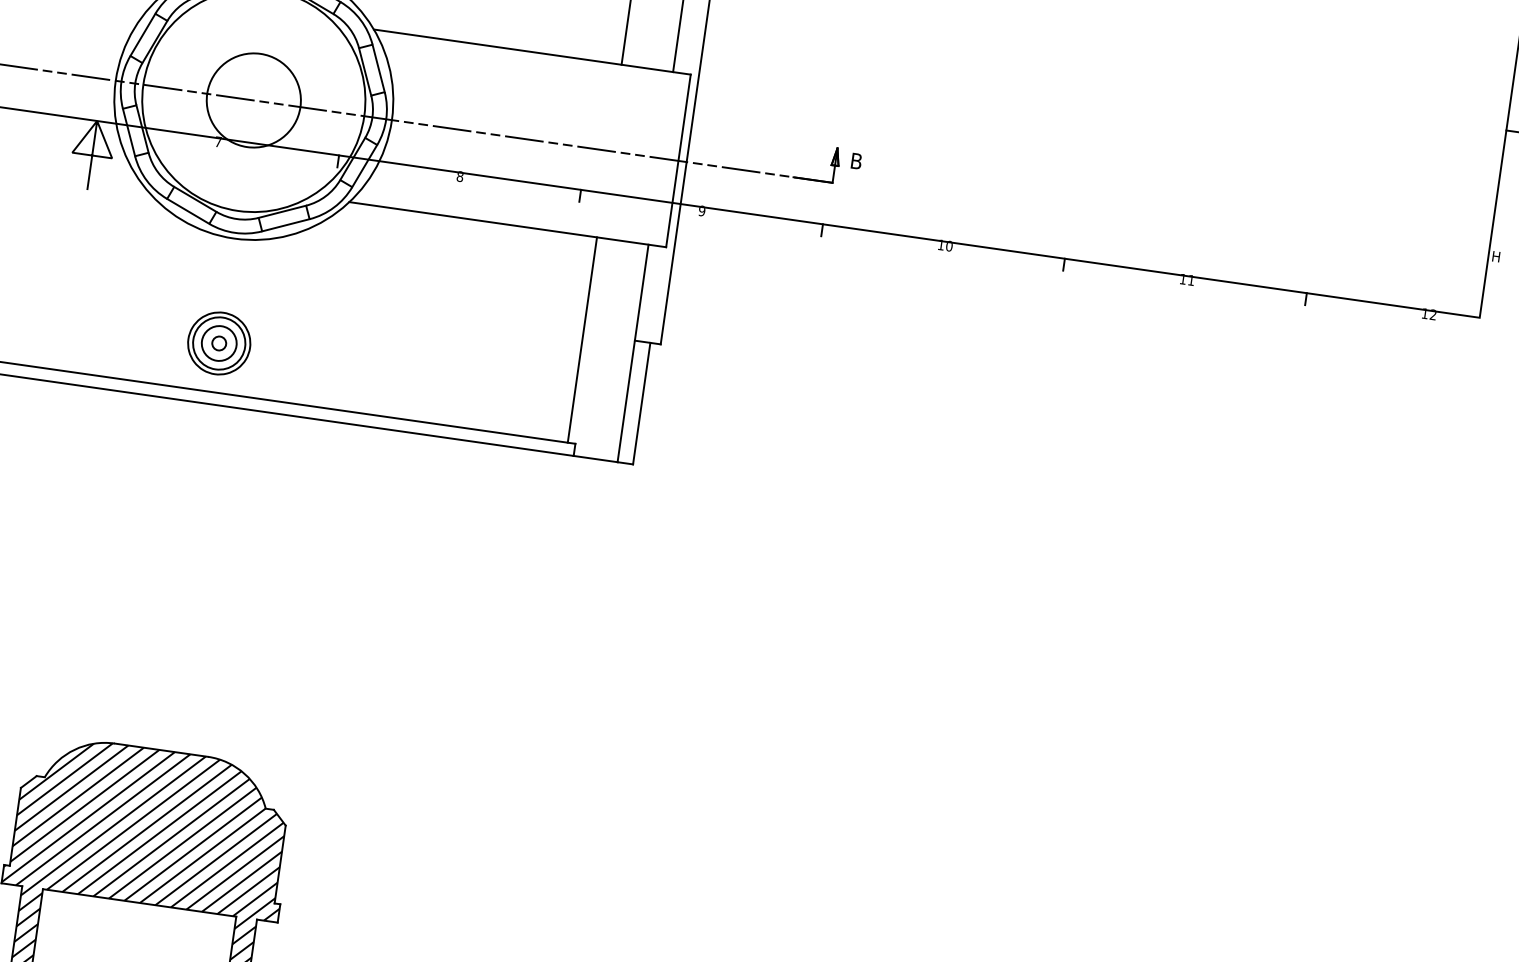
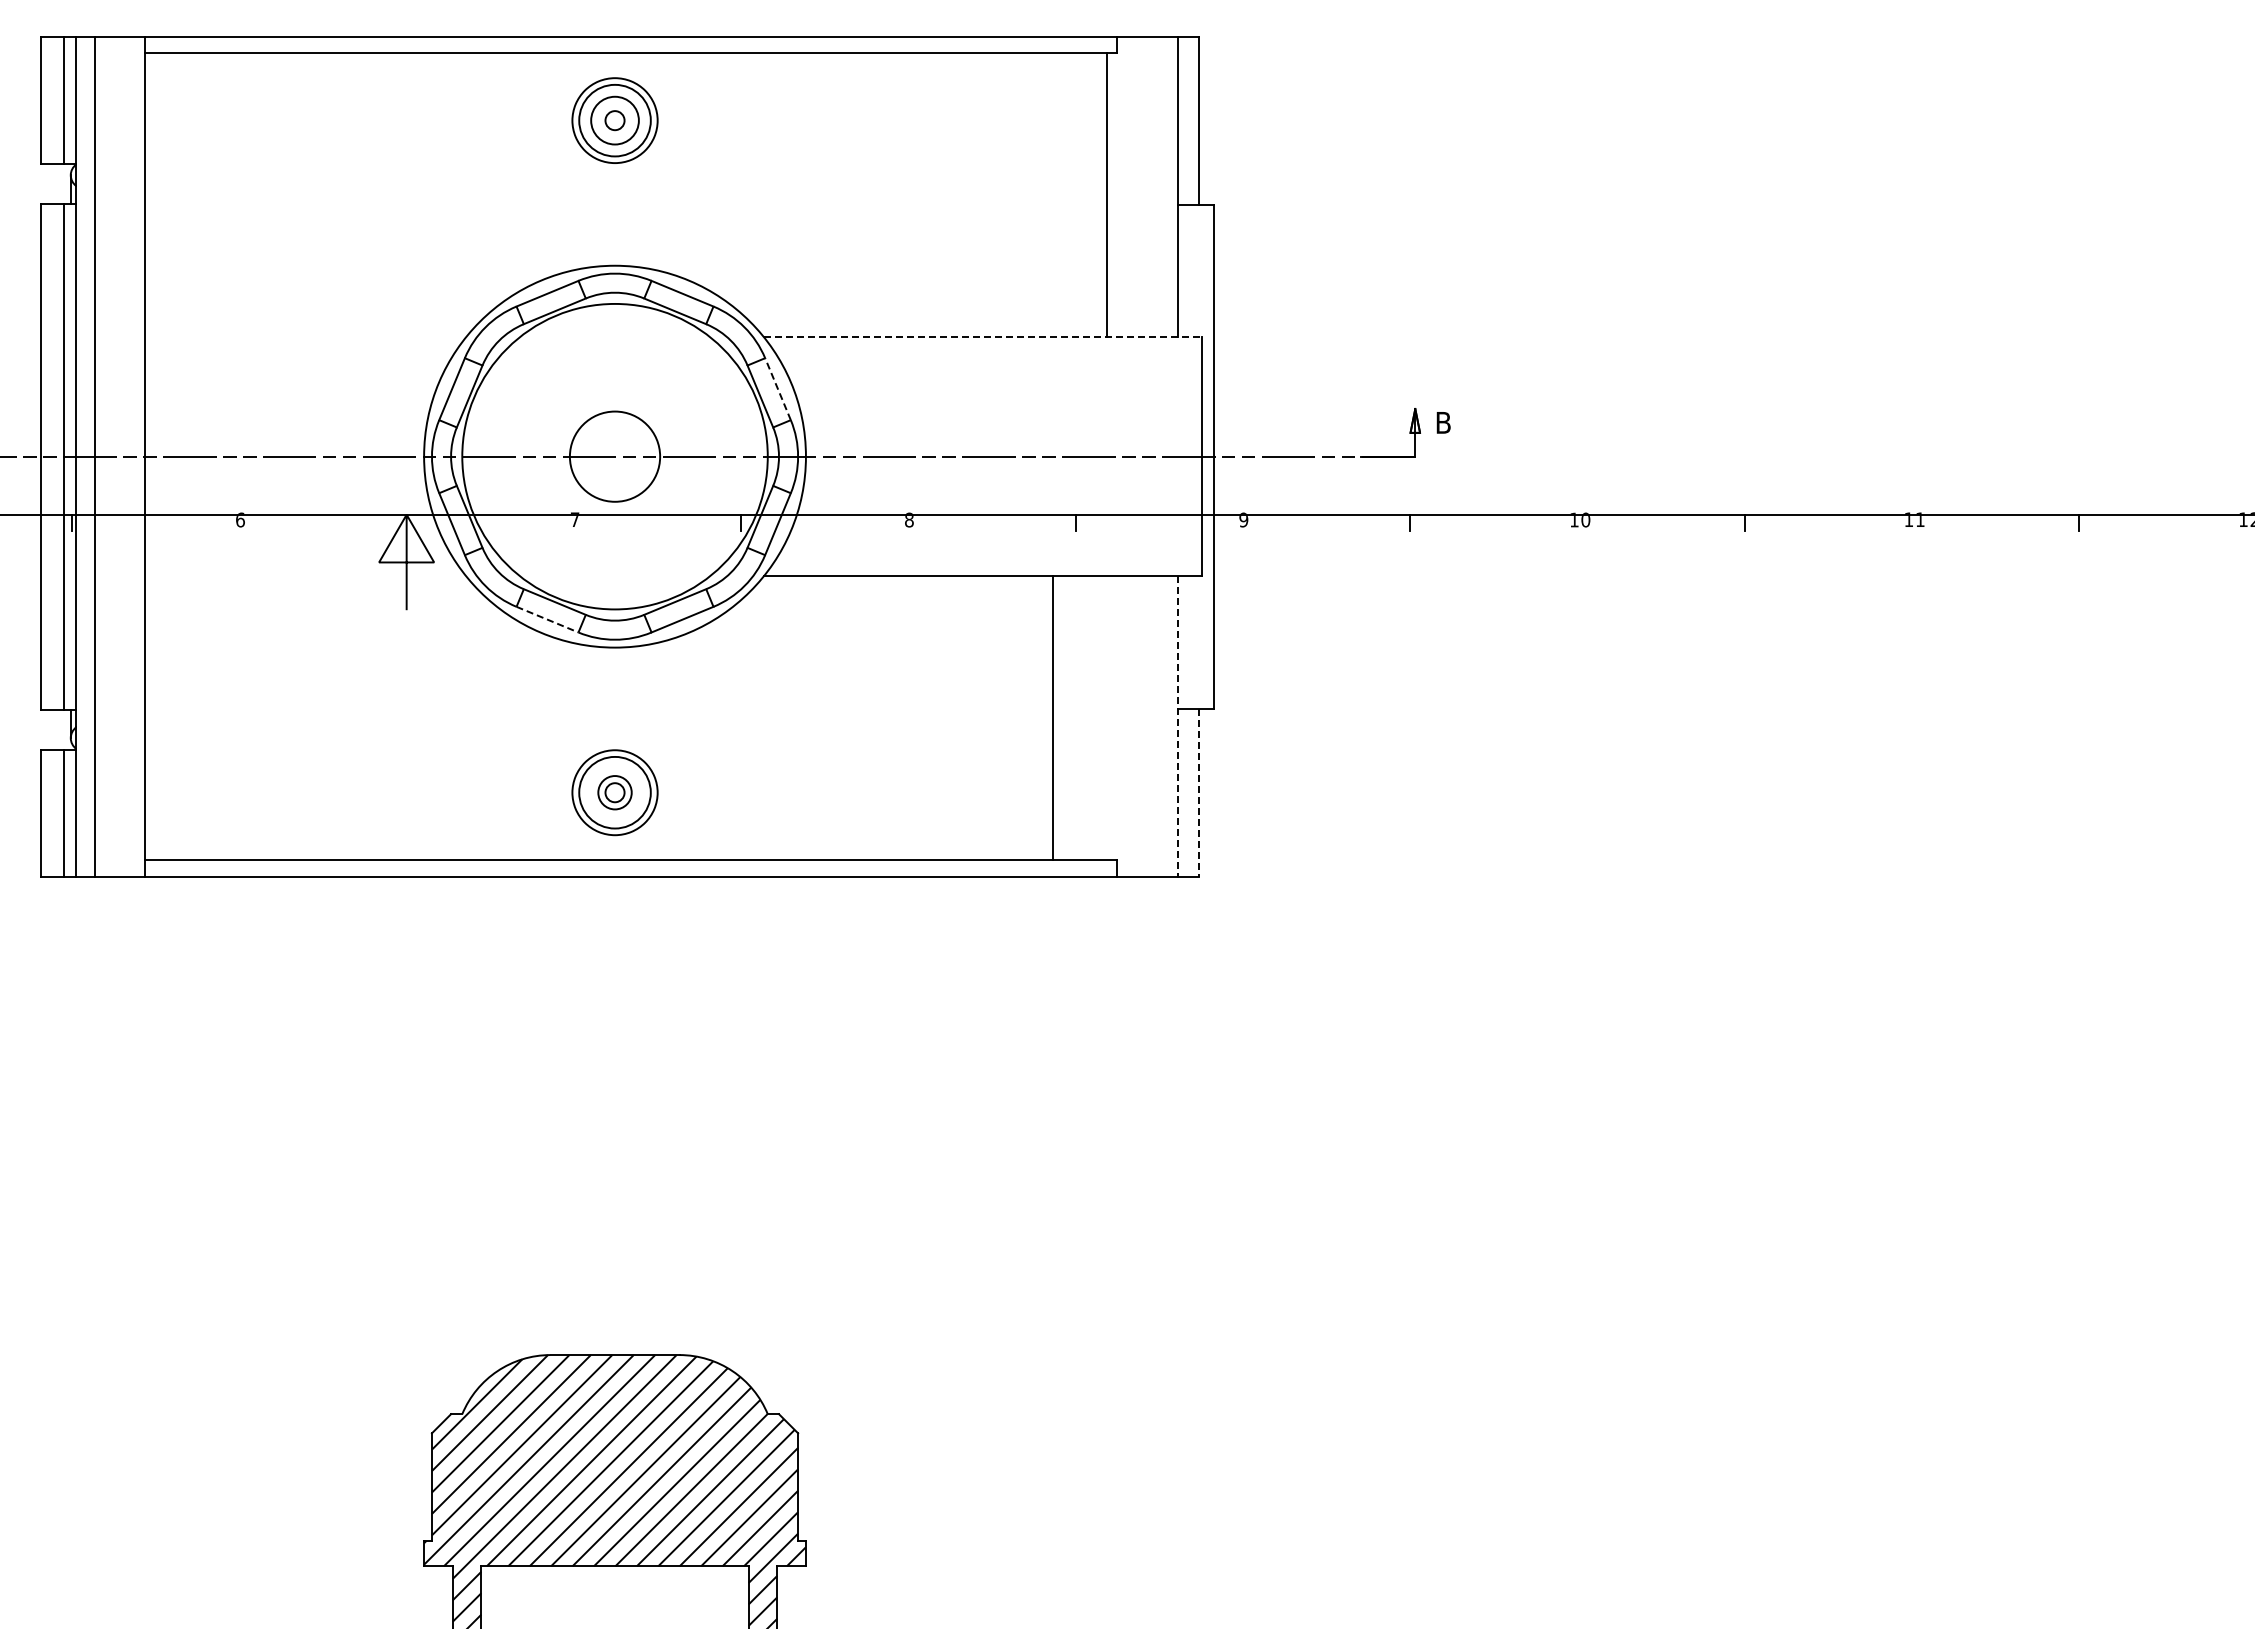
line: (532, 52) -> (983, 337), solid -> dashed
line: (378, 68) -> (778, 389), solid -> dashed
circle: (253, 100) -> (614, 456), size x0.7
line: (188, 211) -> (547, 619), solid -> dashed
line: (582, 339) -> (1052, 717), moved
circle: (218, 343) -> (614, 792), size x0.7
line: (632, 353) -> (1177, 726), solid -> dashed
line: (641, 404) -> (1199, 793), solid -> dashed

